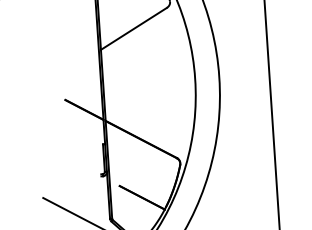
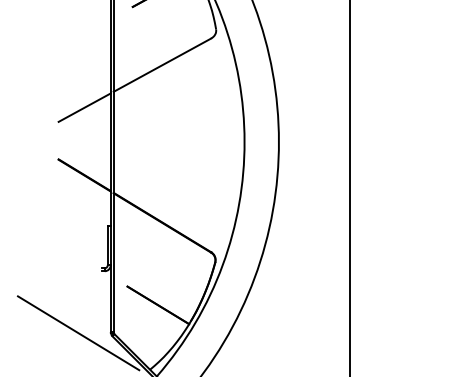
line: (81, 62) -> (84, 107), added

